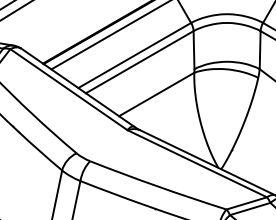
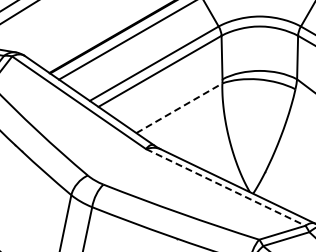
line: (156, 94) -> (179, 108), solid -> dashed
line: (197, 163) -> (226, 187), solid -> dashed

